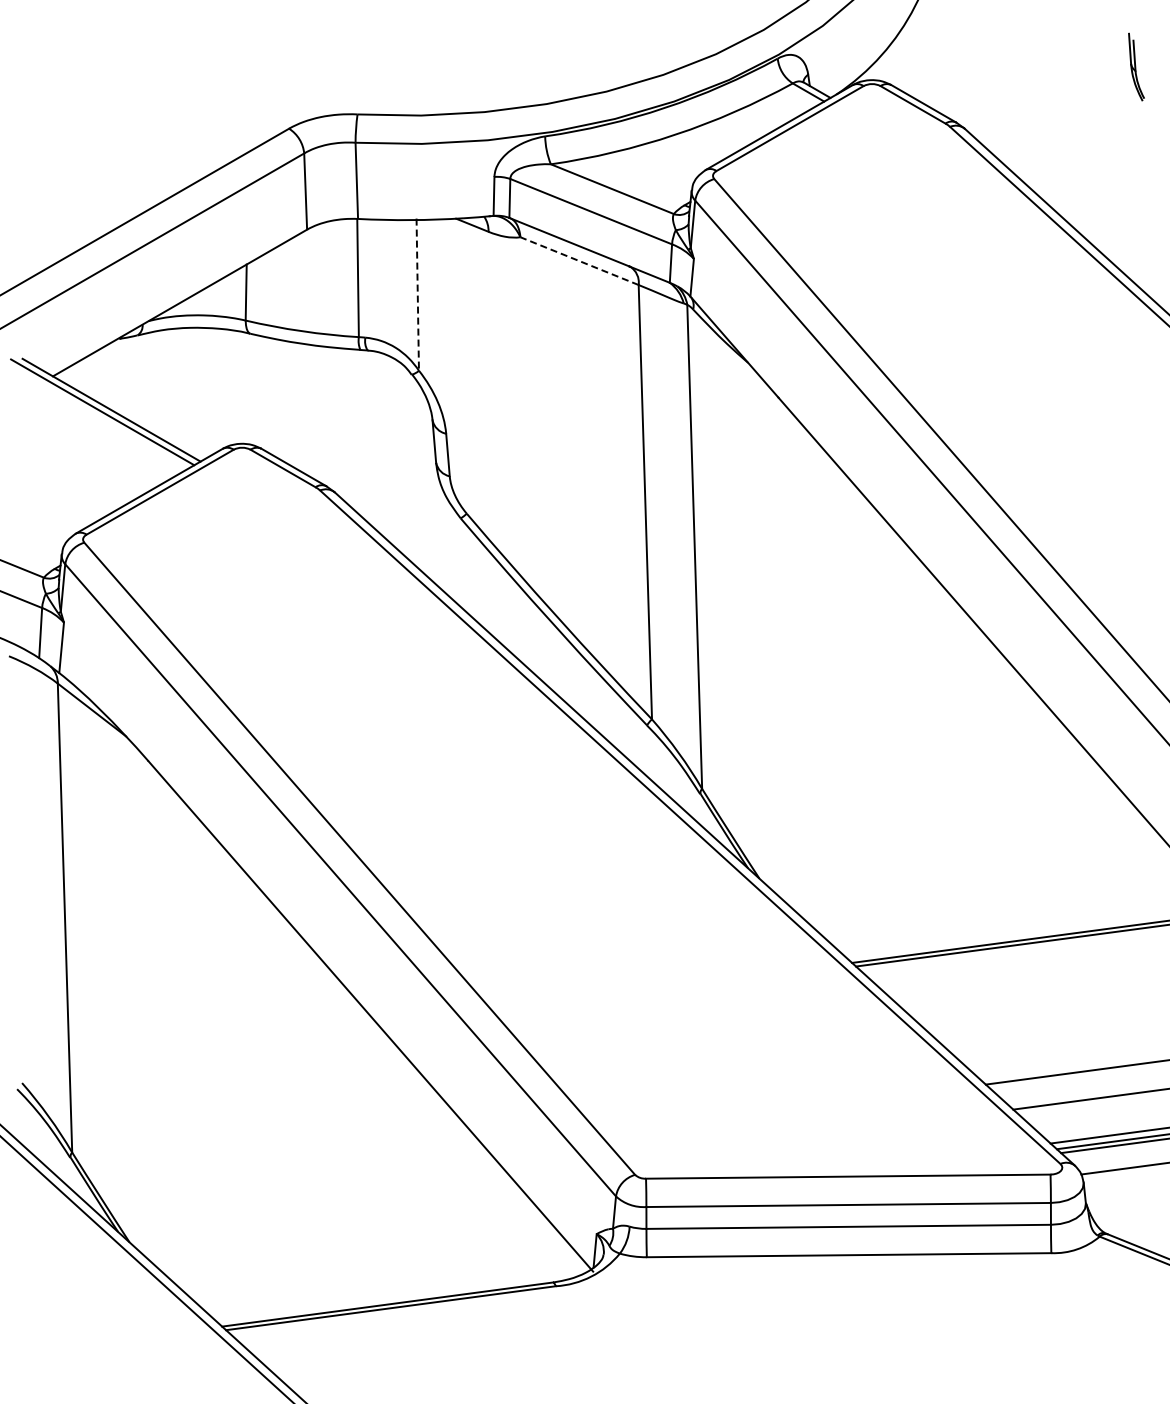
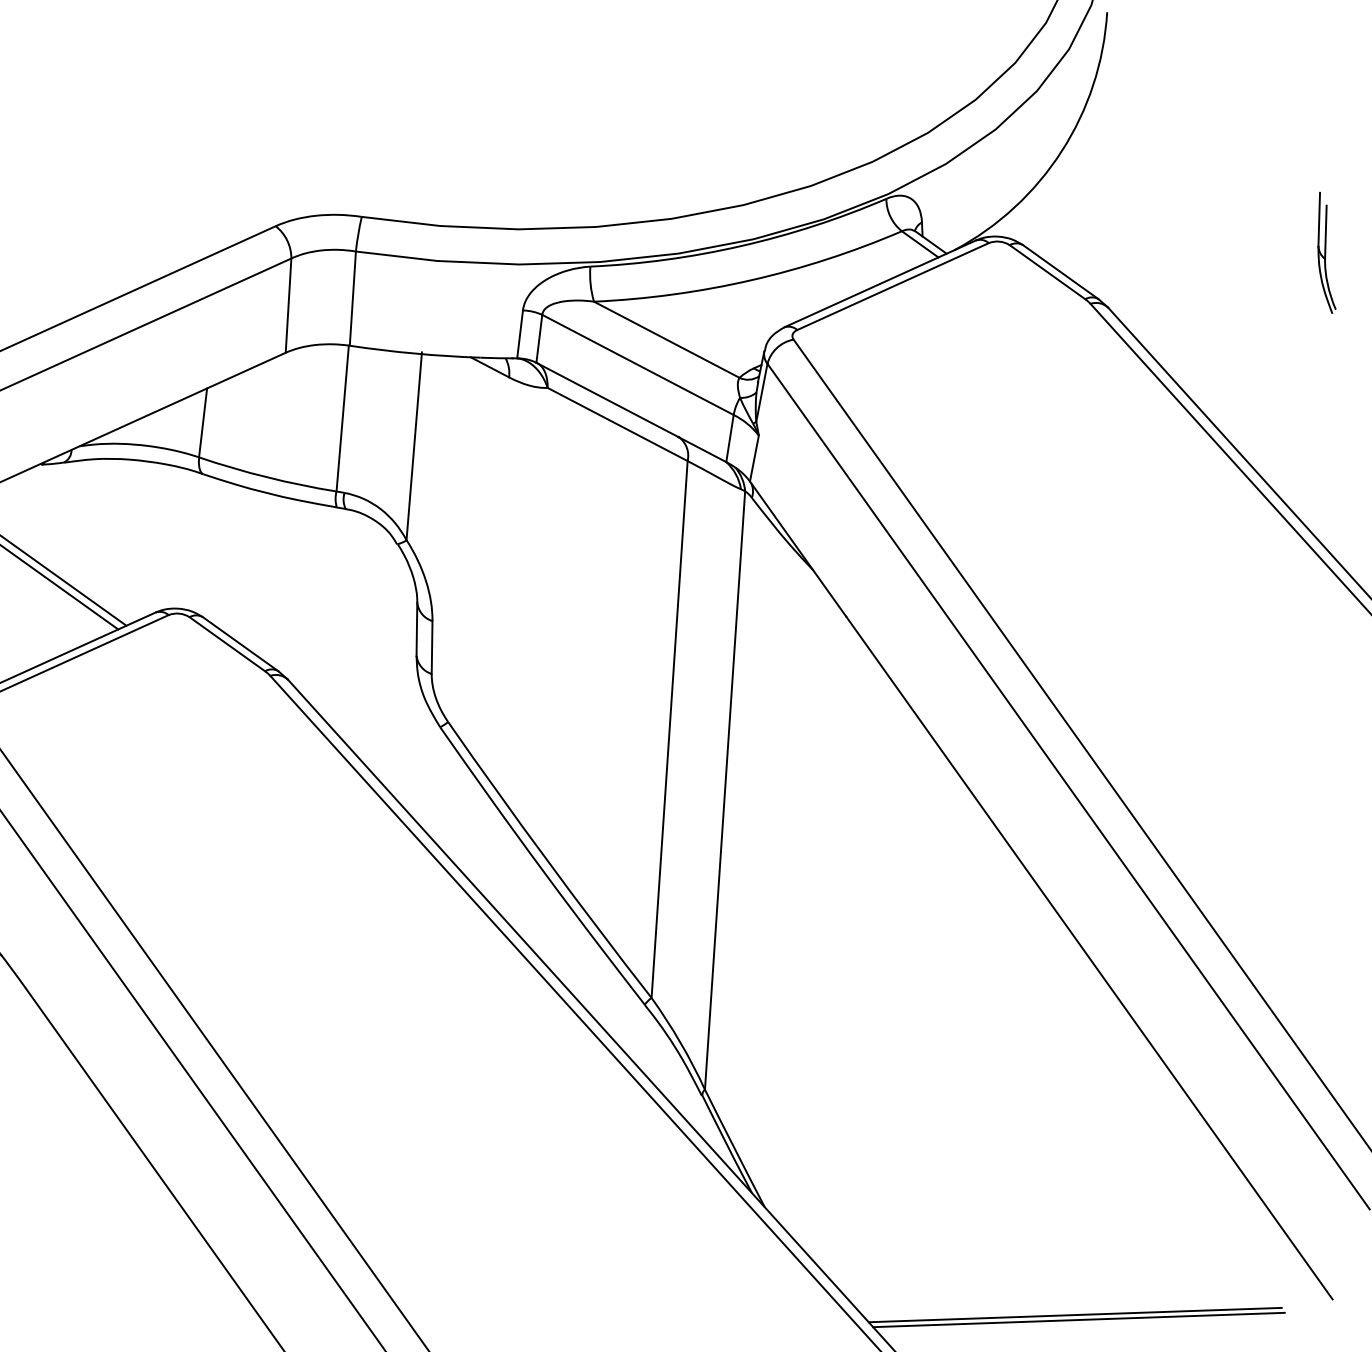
part: (1136, 66) -> (1327, 251), size x1.43
line: (579, 261) -> (617, 424), dashed -> solid
line: (417, 295) -> (413, 447), dashed -> solid

